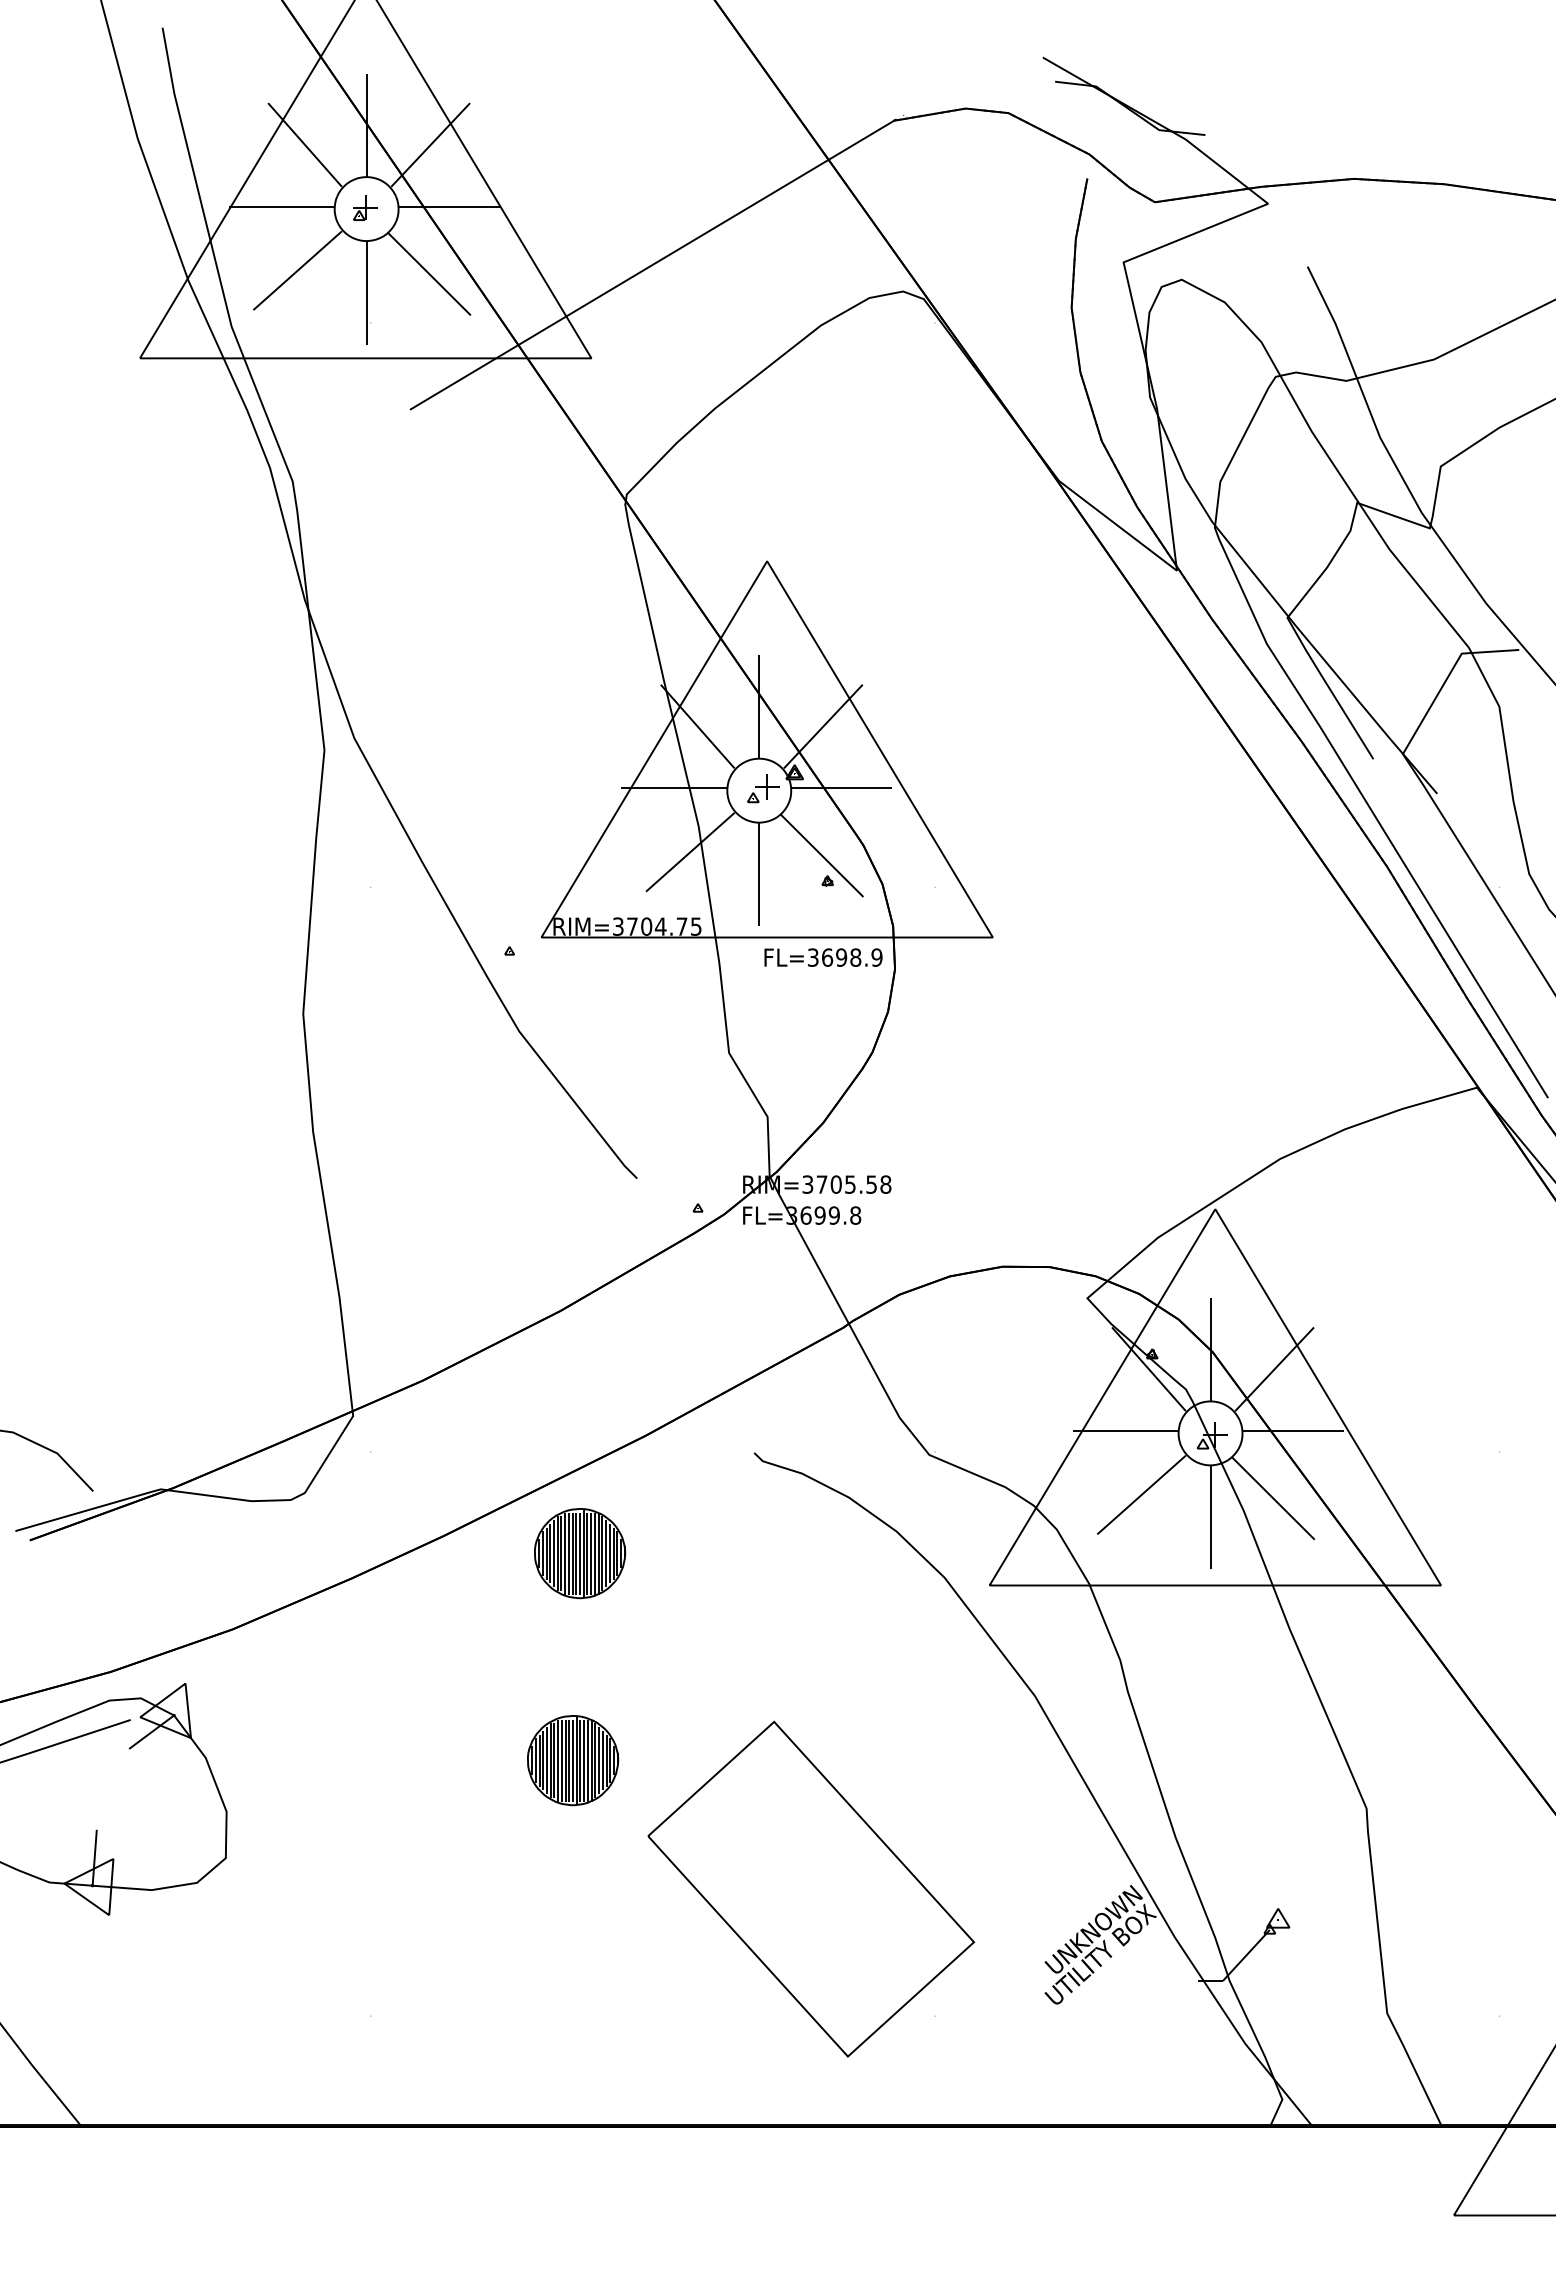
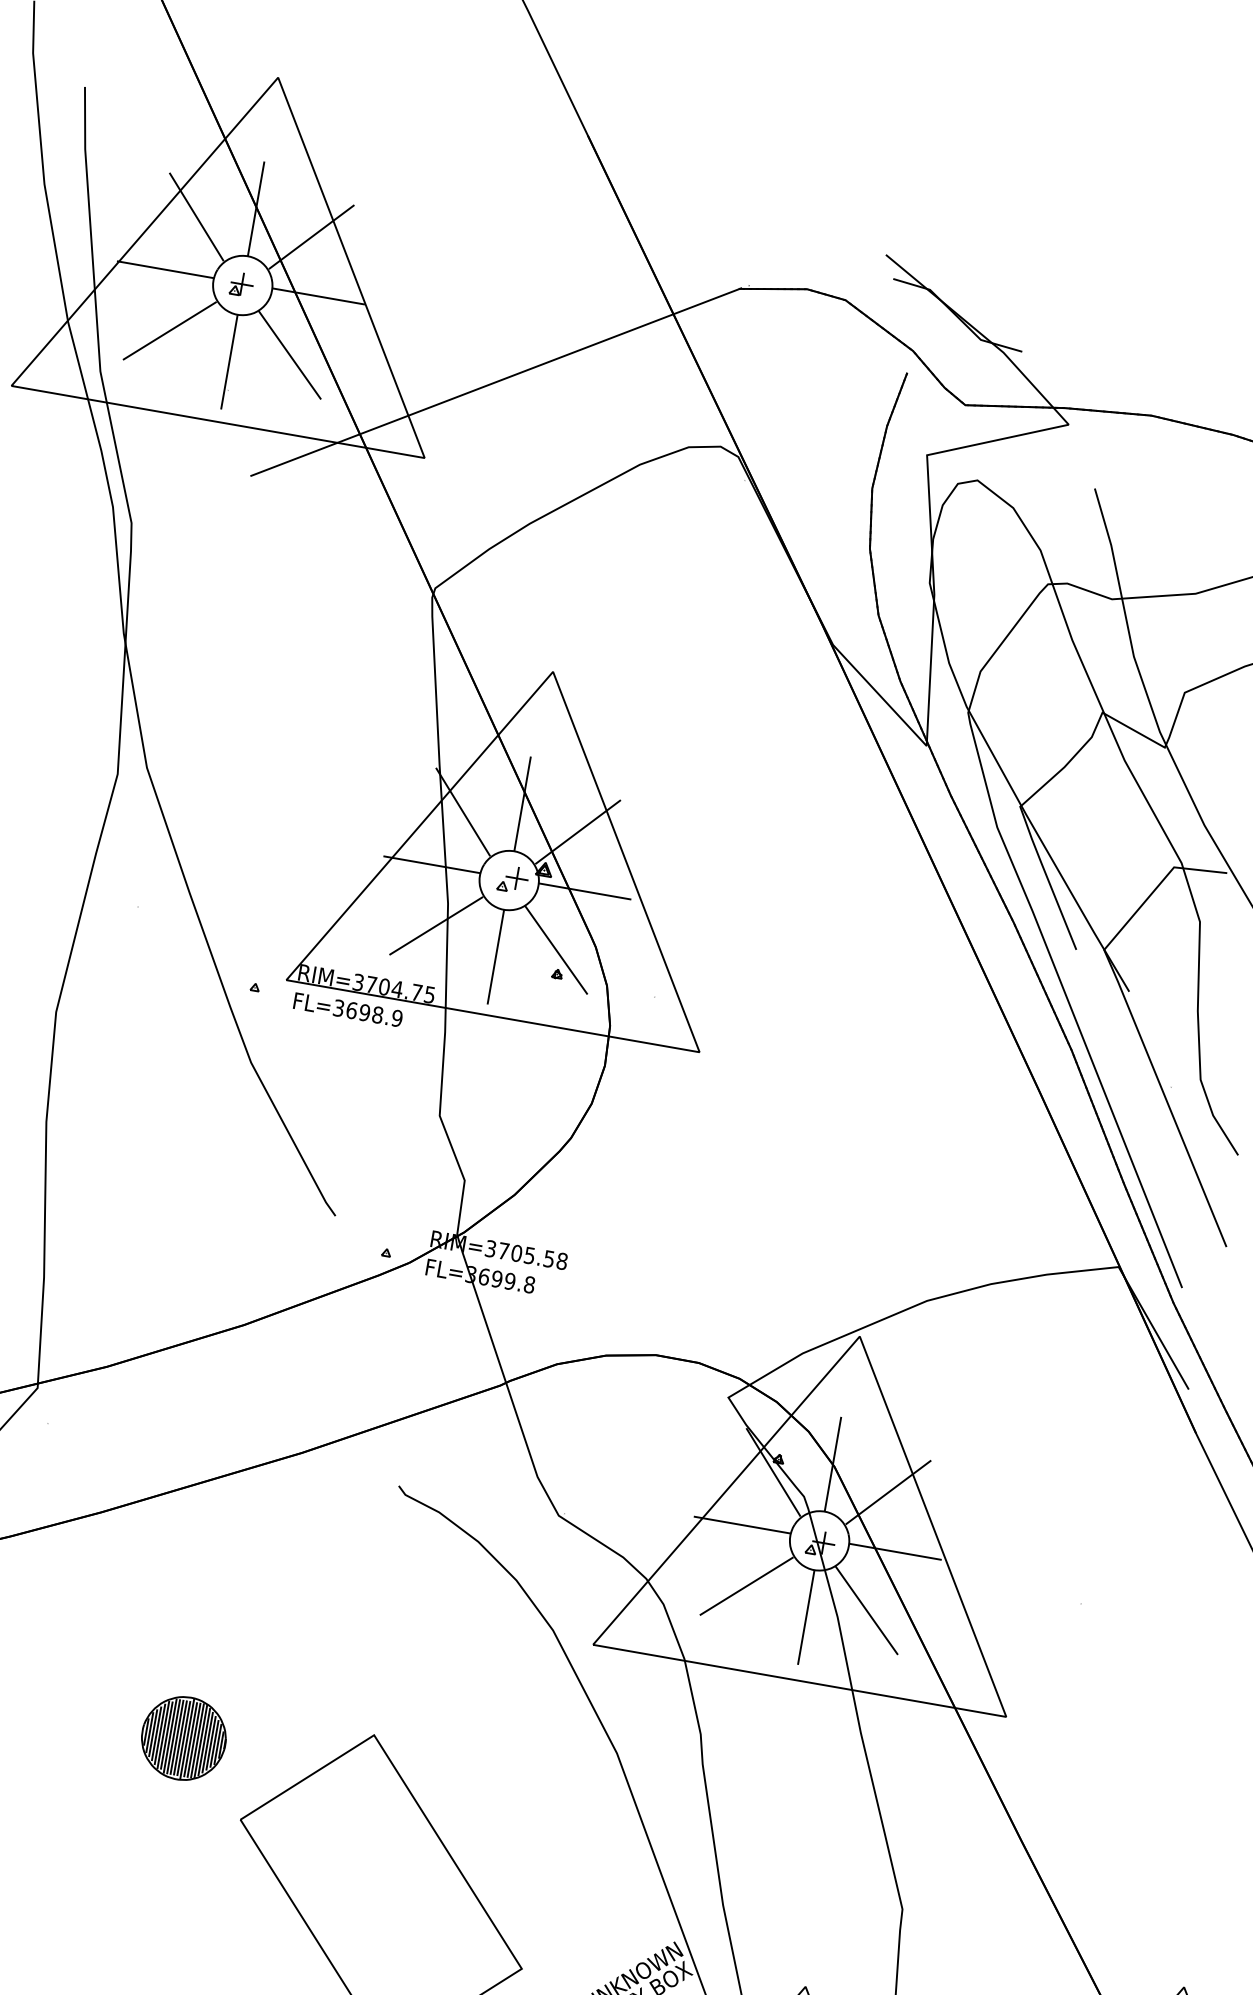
text: (823, 957) -> (348, 1009), moved
part: (580, 1553) -> (223, 1550), removed

